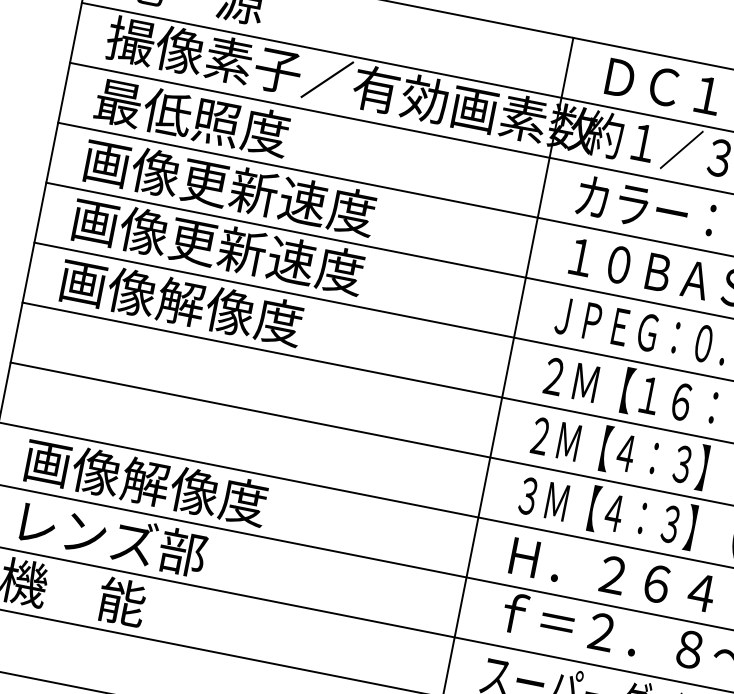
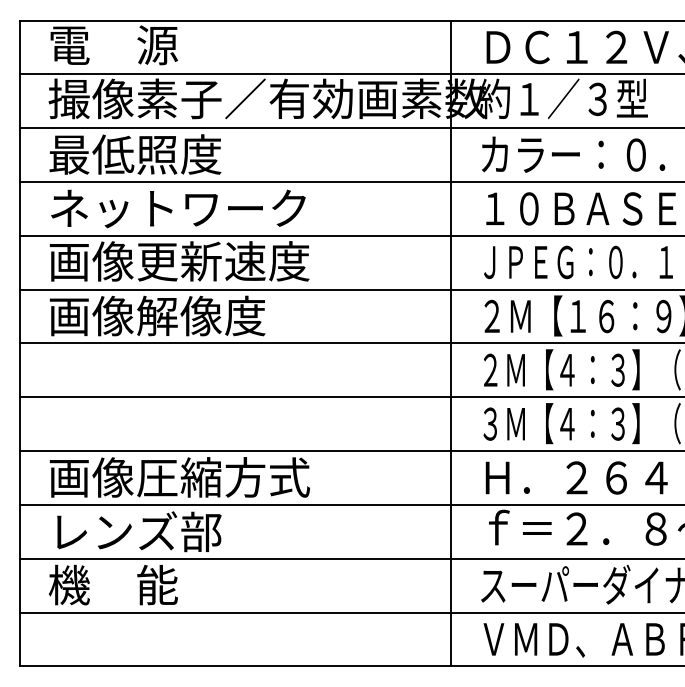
text: (229, 187) -> (179, 208), 画像更新速度 -> ネットワーク
text: (219, 496) -> (223, 477), 画像解像度 -> 画像圧縮方式

